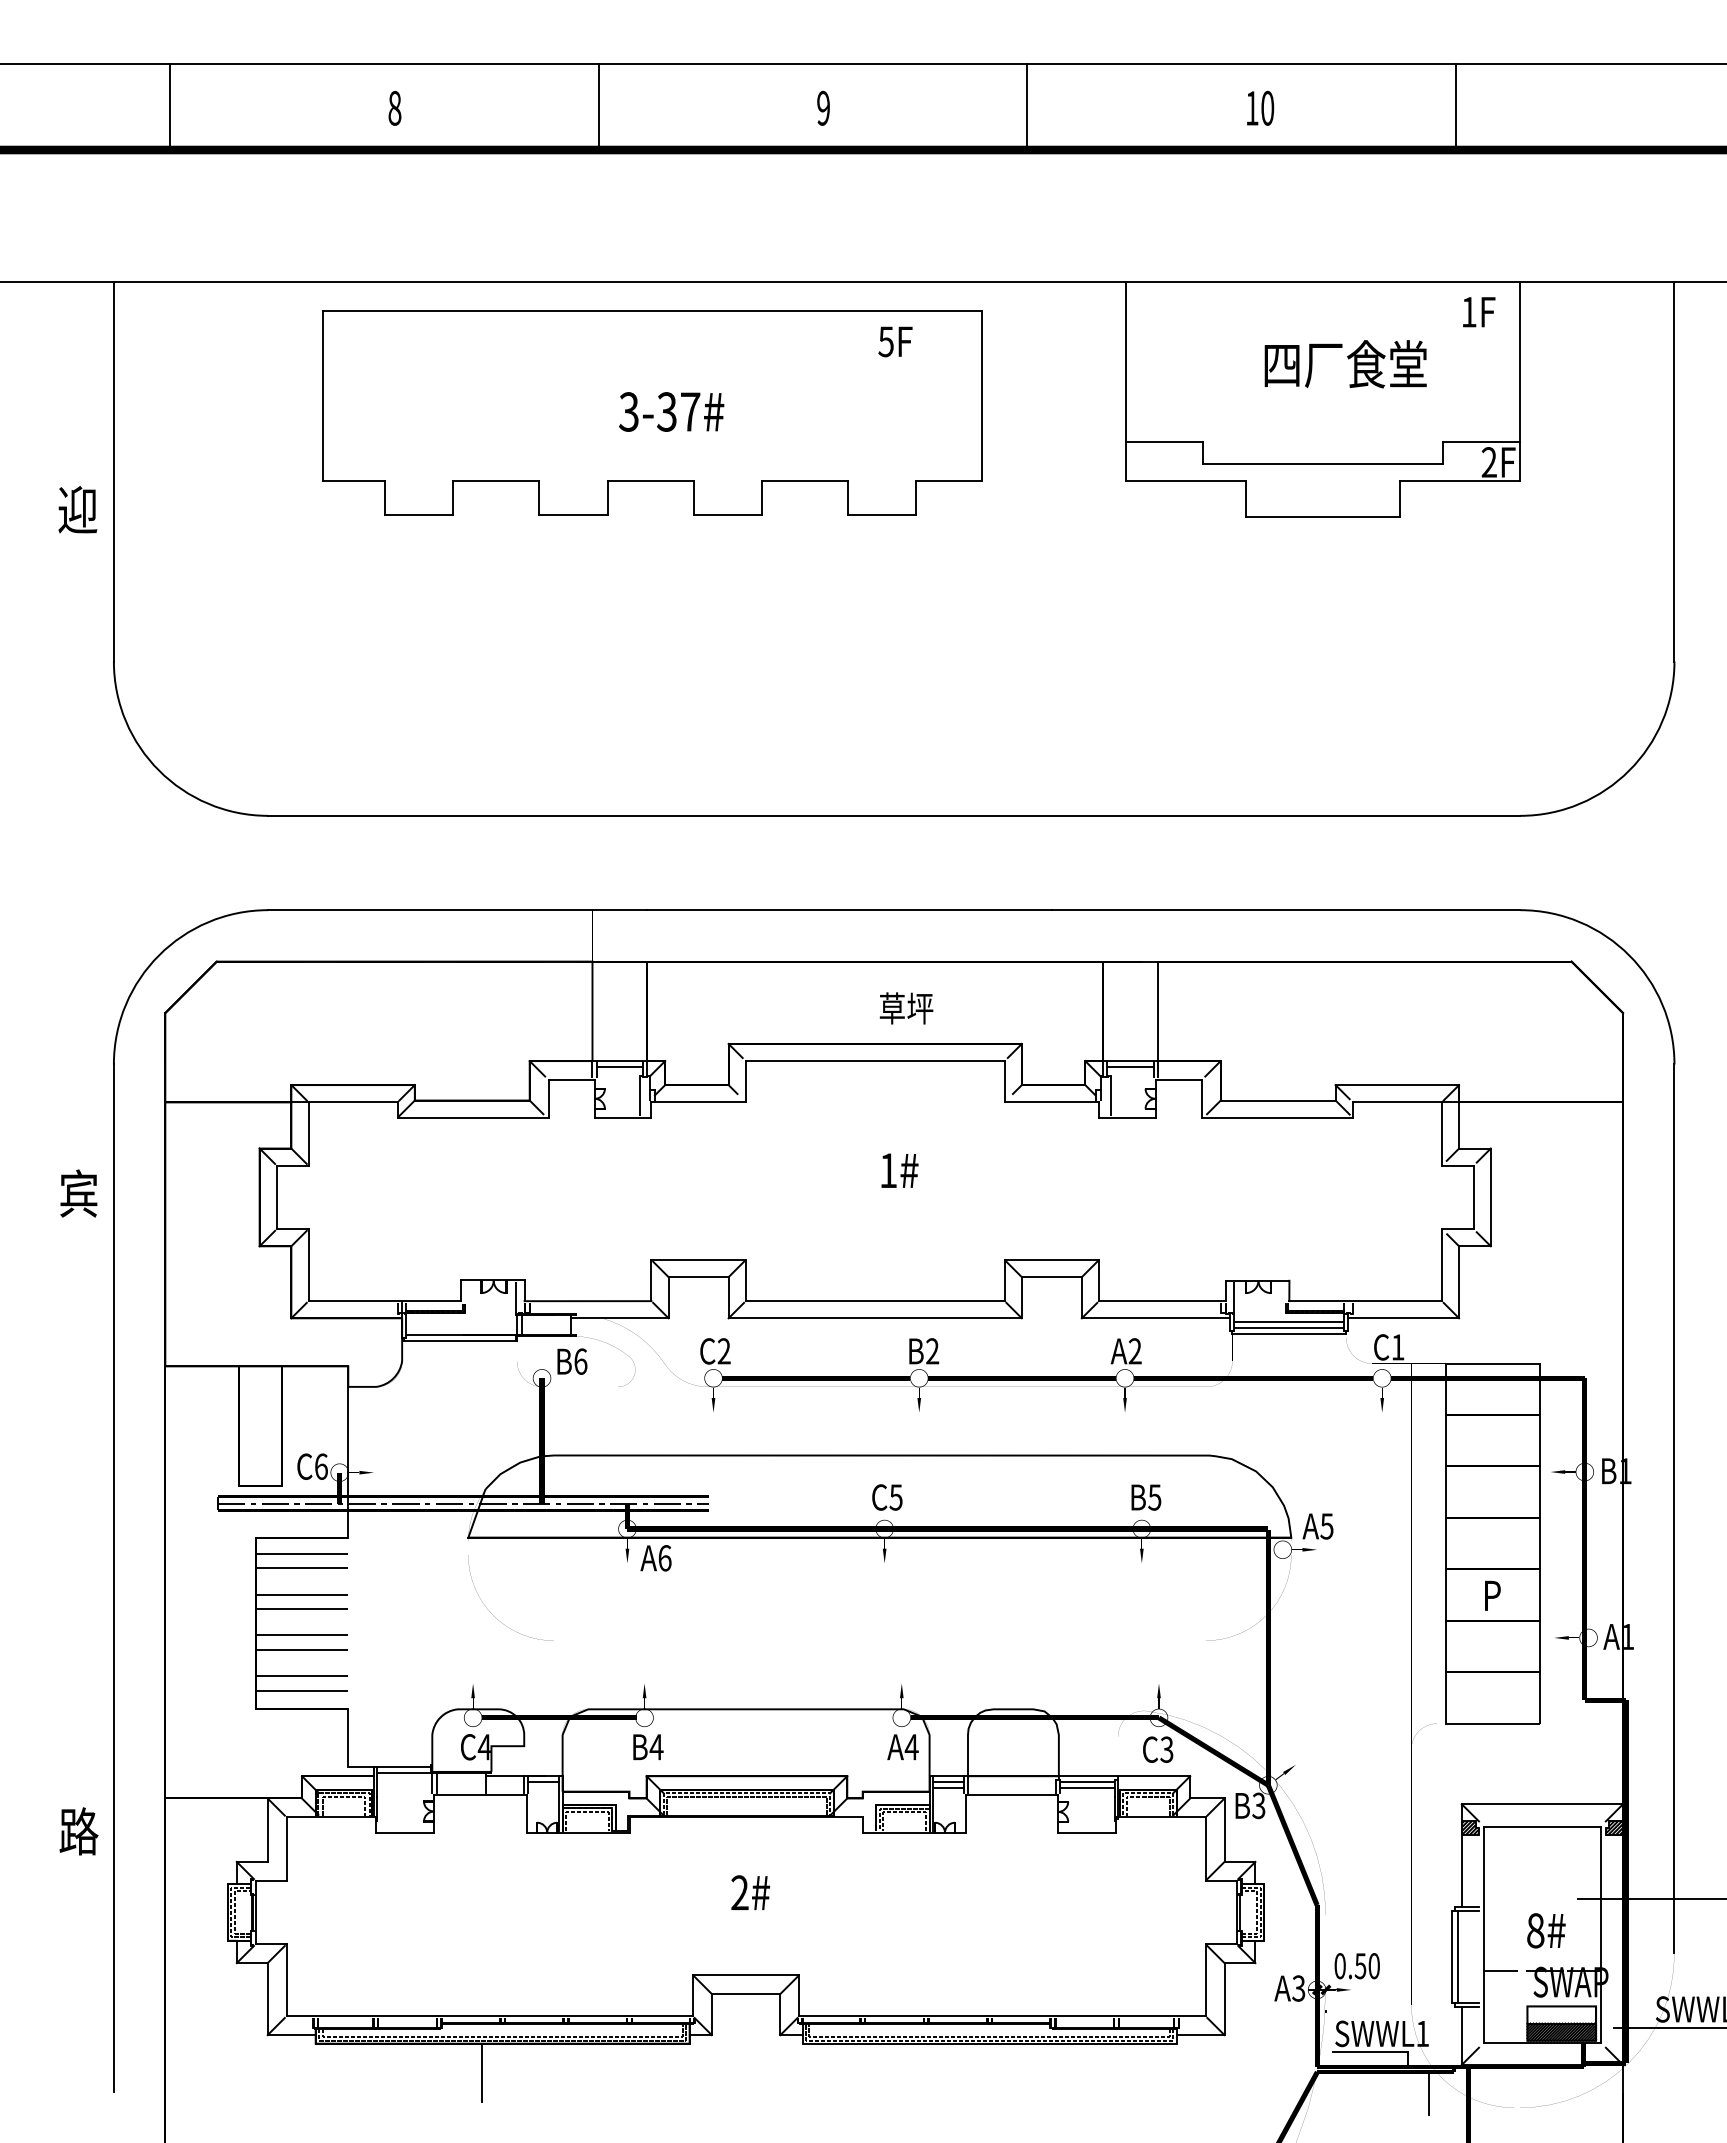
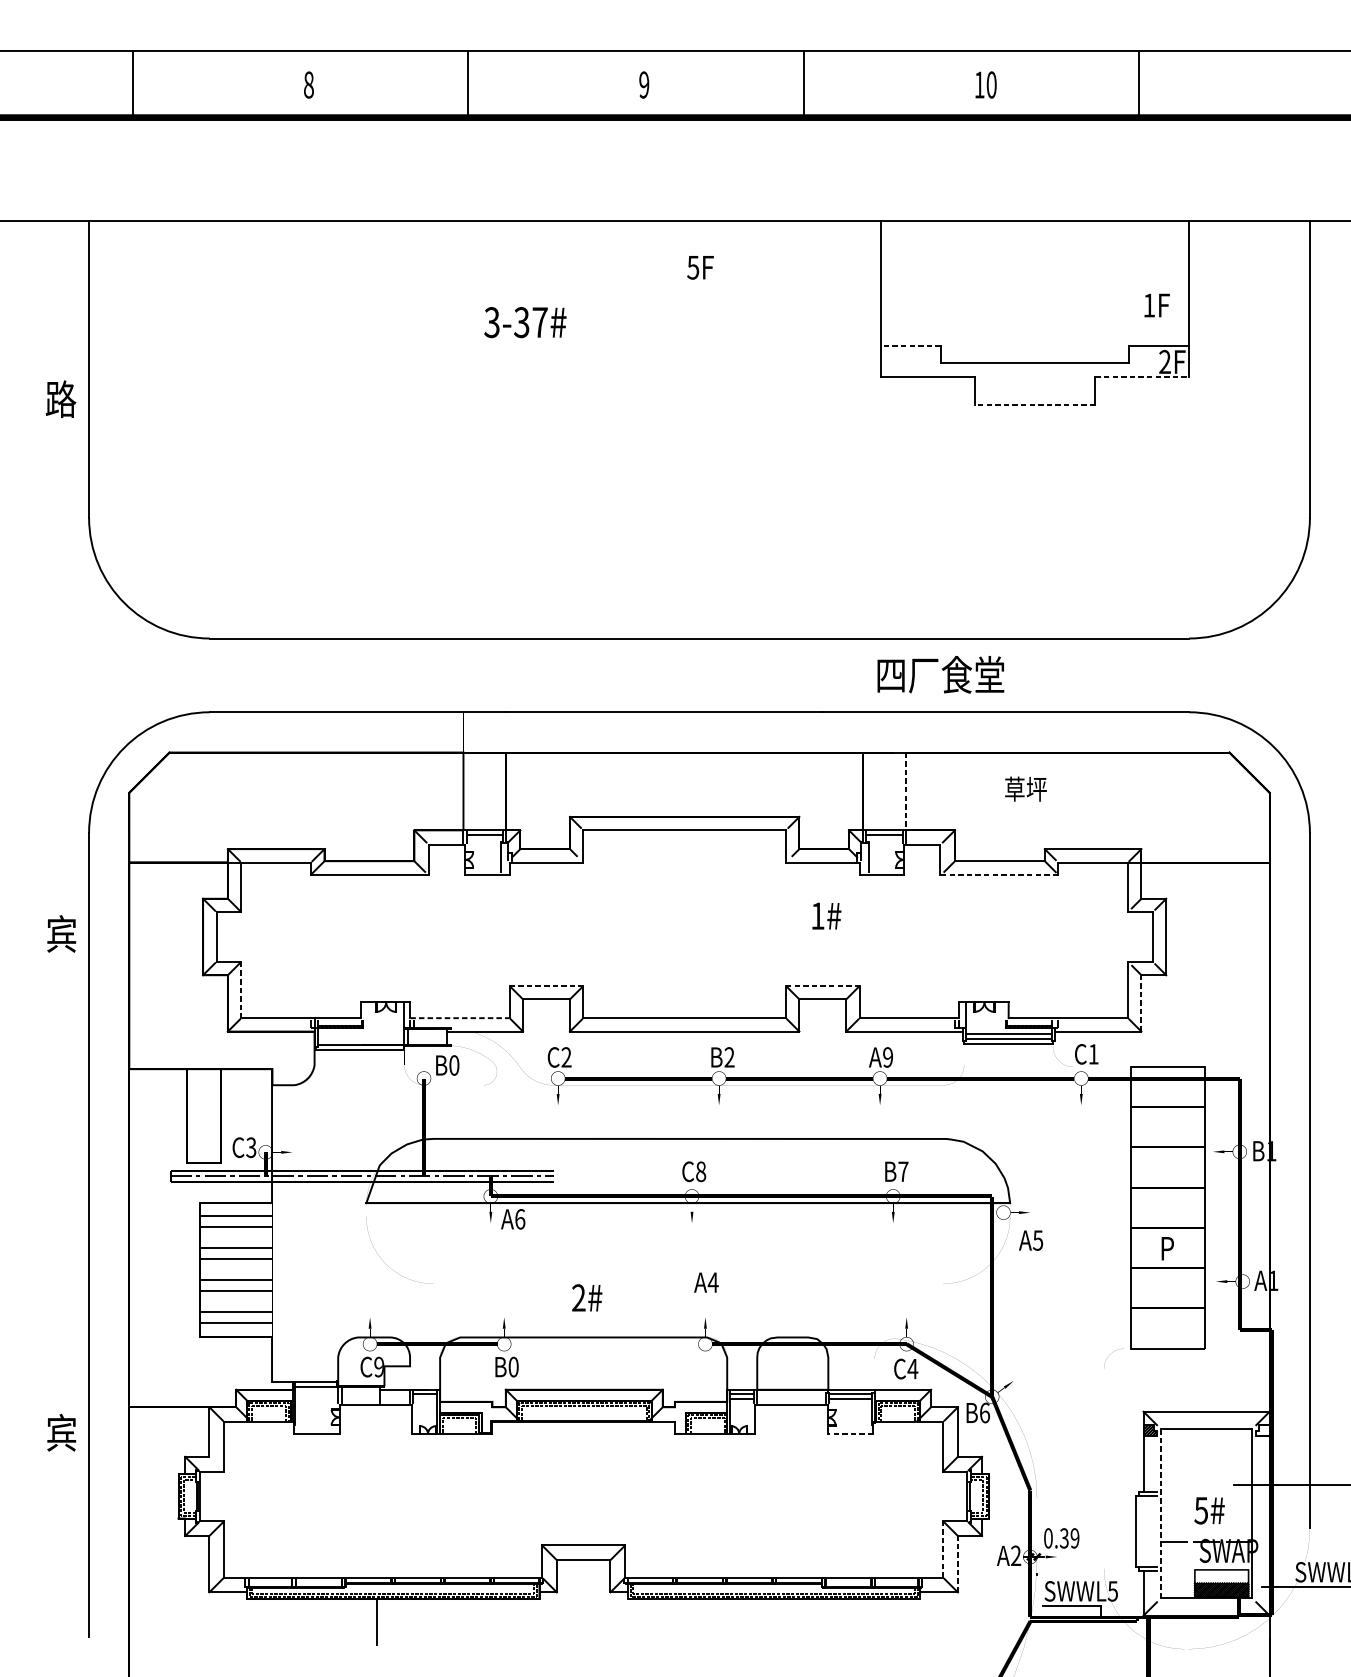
text: (1479, 312) -> (1157, 305), moved
text: (1345, 364) -> (940, 674), moved
part: (652, 412) -> (510, 322), removed
line: (1164, 441) -> (910, 345), solid -> dashed
line: (1460, 481) -> (1142, 376), solid -> dashed
text: (77, 509) -> (60, 398), 迎 -> 路
line: (1322, 517) -> (1034, 405), solid -> dashed
text: (906, 1008) -> (1025, 789), moved
line: (1157, 1011) -> (905, 791), solid -> dashed
line: (1276, 1117) -> (998, 874), solid -> dashed
text: (899, 1170) -> (826, 915), moved
line: (699, 1260) -> (547, 986), solid -> dashed
line: (1052, 1260) -> (823, 986), solid -> dashed
line: (308, 1265) -> (241, 990), solid -> dashed
line: (1459, 1281) -> (1141, 1002), solid -> dashed
line: (588, 1301) -> (460, 1018), solid -> dashed
text: (1134, 1351) -> (887, 1057), A2 -> A9
text: (580, 1361) -> (454, 1065), B6 -> B0
text: (320, 1466) -> (250, 1147), C6 -> C3
text: (895, 1497) -> (700, 1171), C5 -> C8
text: (1154, 1497) -> (903, 1171), B5 -> B7
text: (1317, 1526) -> (1030, 1240), moved
text: (484, 1747) -> (379, 1367), C4 -> C9
text: (656, 1747) -> (513, 1367), B4 -> B0
text: (902, 1747) -> (706, 1282), moved
text: (1166, 1749) -> (912, 1368), C3 -> C4
text: (1258, 1805) -> (984, 1412), B3 -> B6
hatch: (1614, 1828) -> (1263, 1430), removed
text: (78, 1831) -> (61, 1433), 路 -> 宾
line: (1086, 1832) -> (849, 1433), solid -> dashed
text: (750, 1892) -> (587, 1297), moved
text: (1535, 1930) -> (1201, 1510), 8# -> 5#
line: (1484, 1934) -> (1161, 1513), solid -> dashed
line: (1458, 1957) -> (1140, 1531), removed
text: (1367, 1966) -> (1069, 1538), 0.50 -> 0.39
line: (1205, 1979) -> (943, 1548), solid -> dashed
text: (1298, 1988) -> (1015, 1555), A3 -> A2
line: (1224, 1998) -> (957, 1563), solid -> dashed
text: (1422, 2034) -> (1112, 1591), SWWL1 -> SWWL5
line: (1429, 2093) -> (1118, 1638), removed

